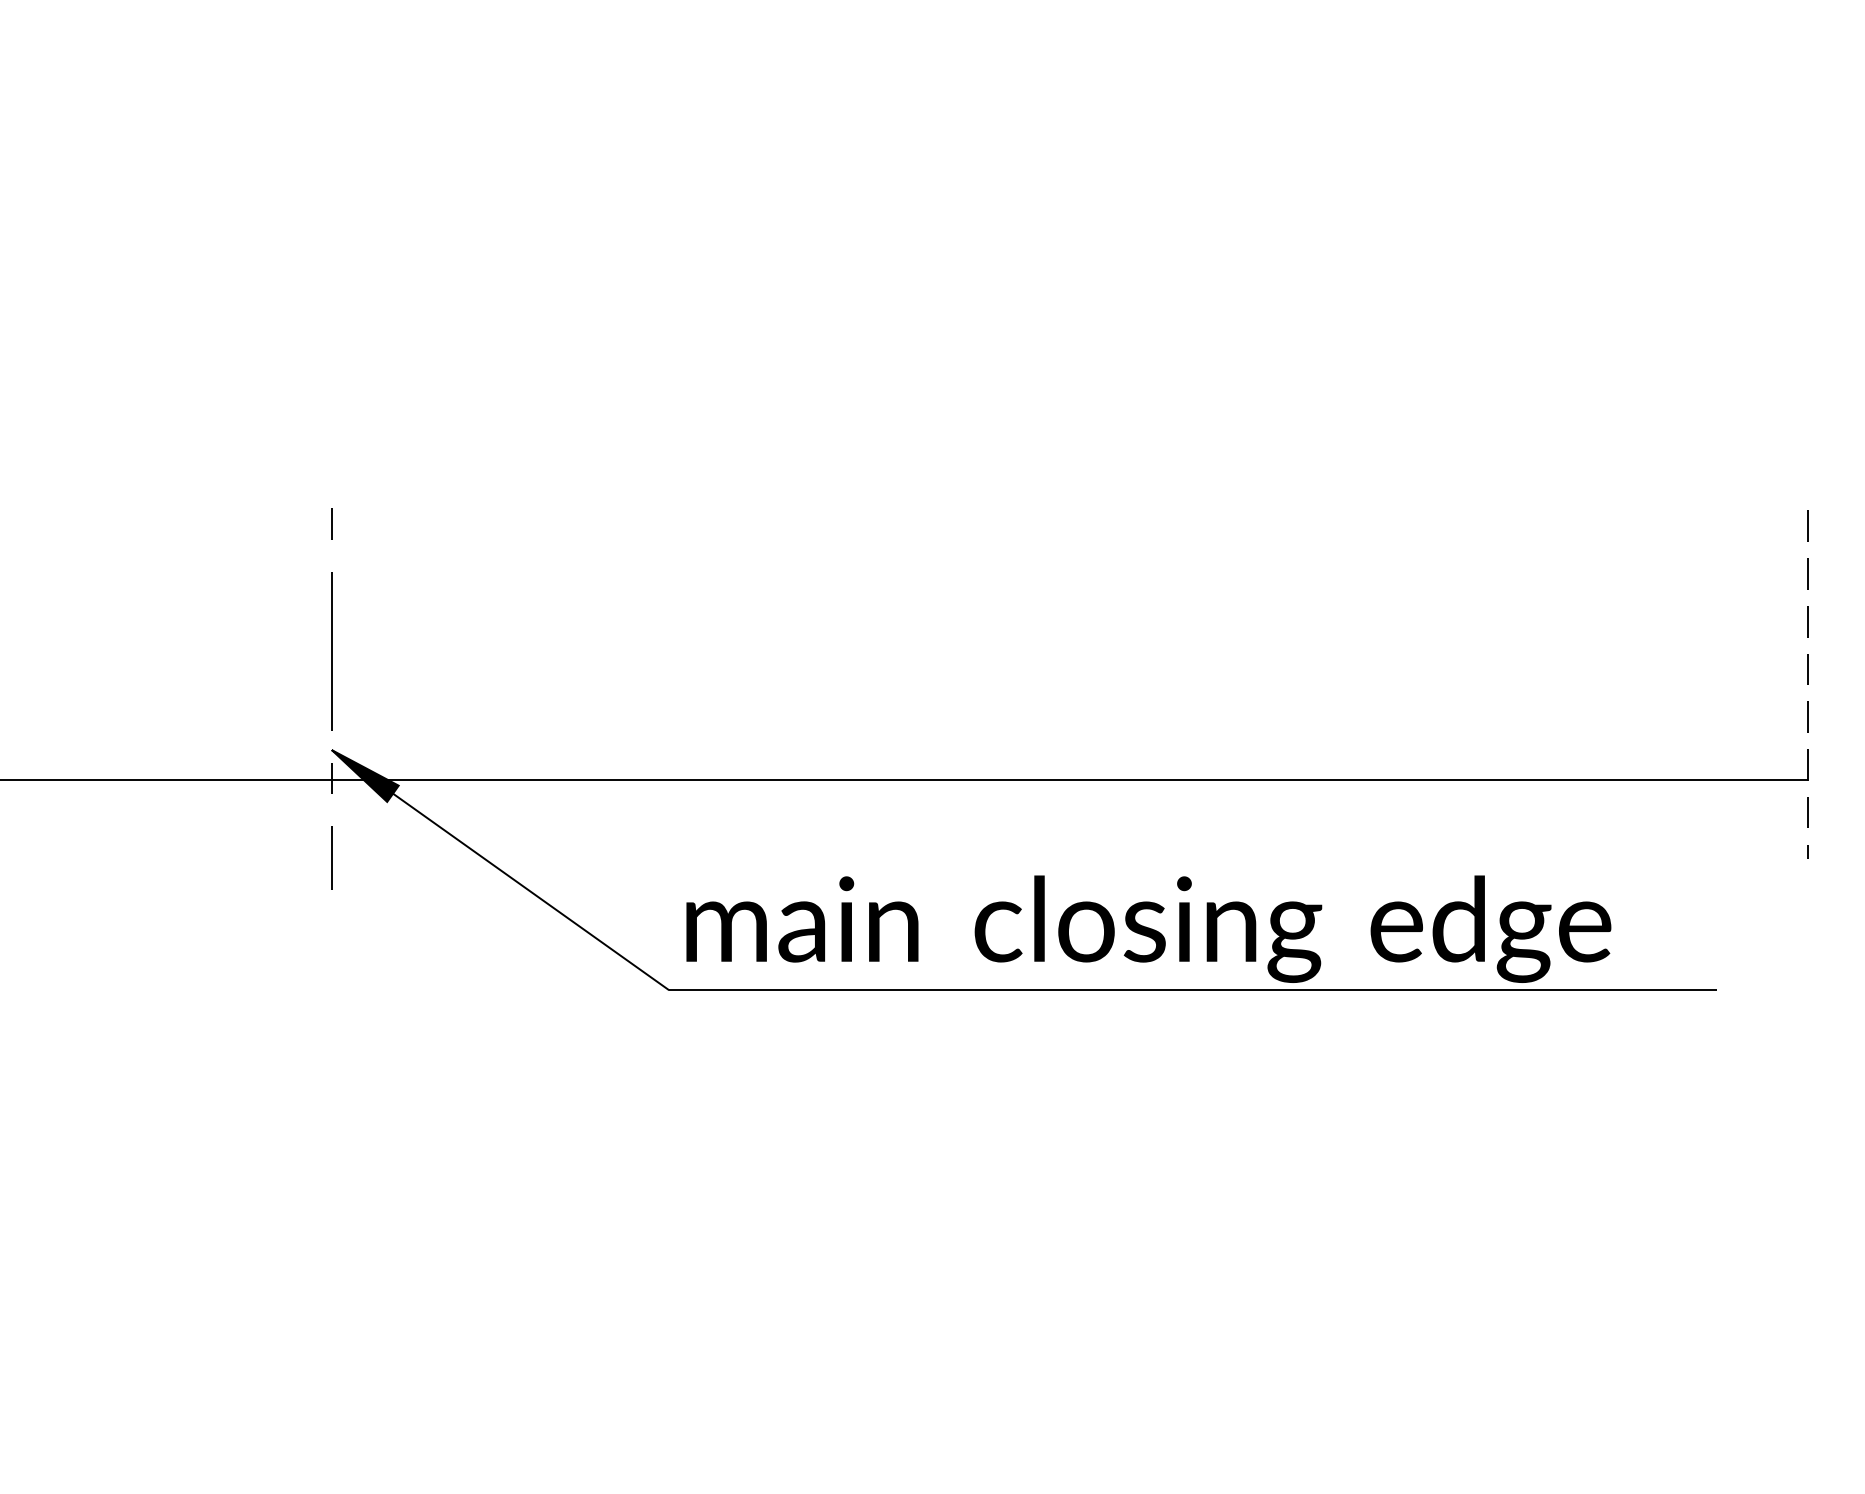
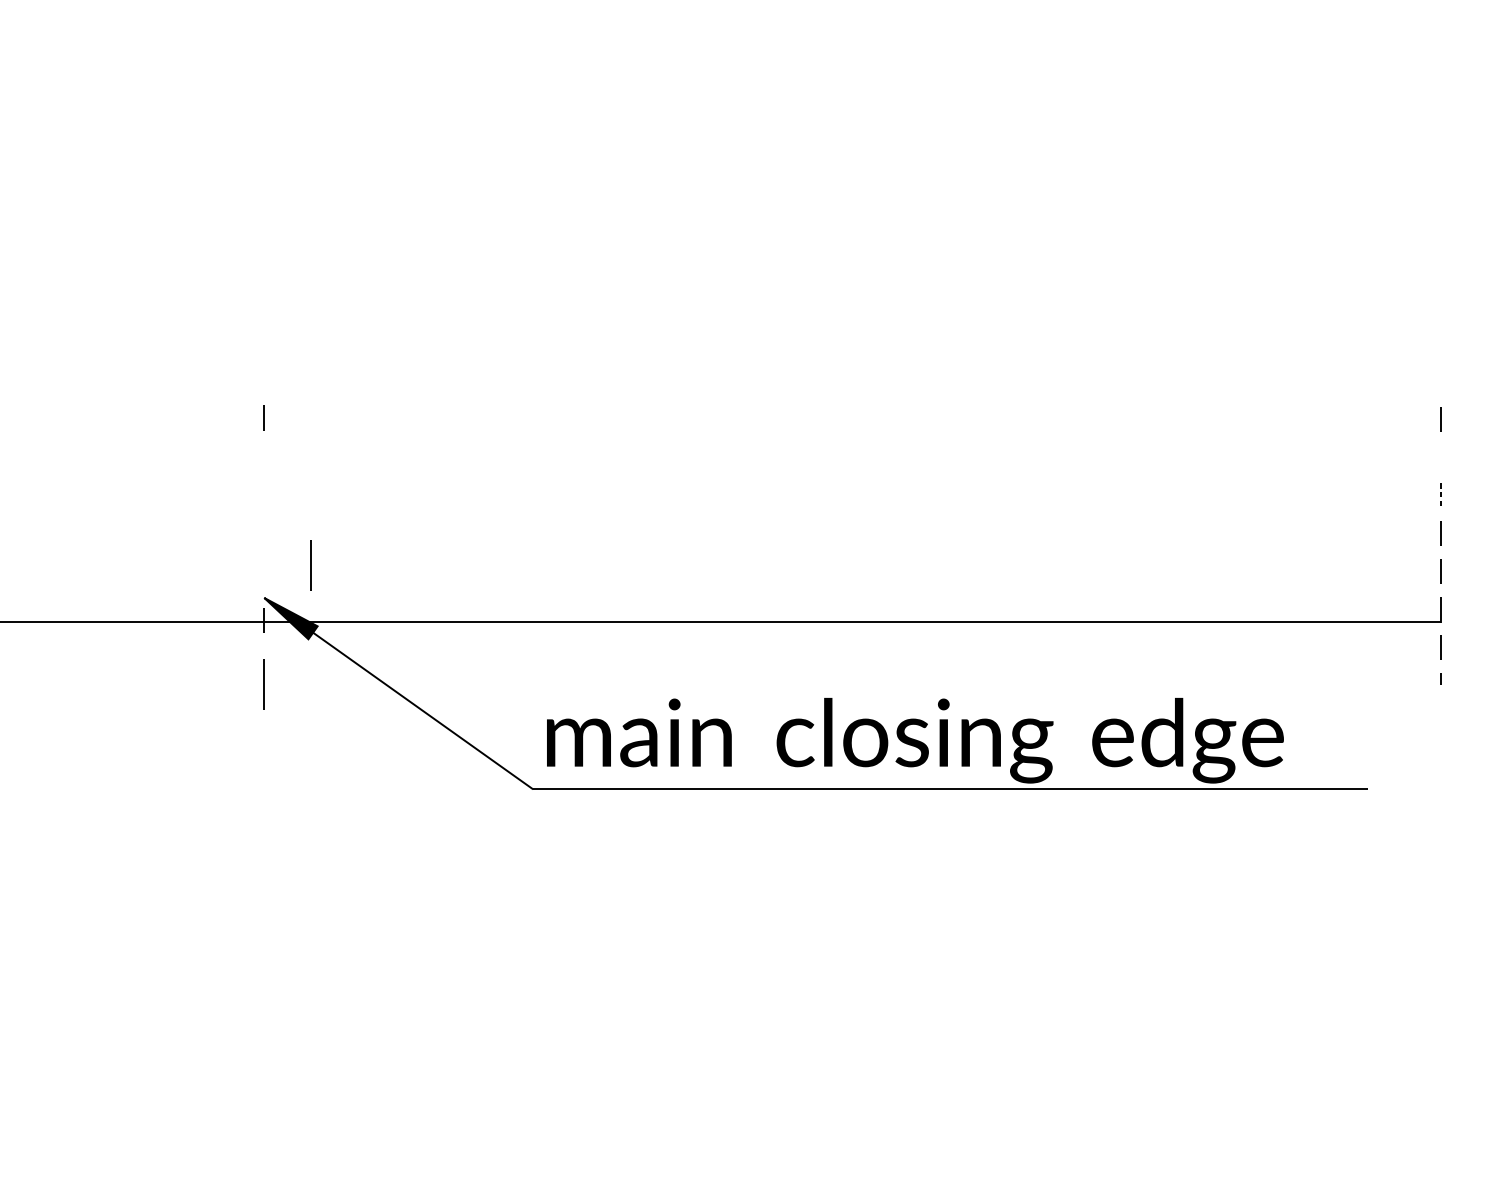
line: (1807, 573) -> (1440, 457), removed
line: (1808, 621) -> (1441, 495), solid -> dashed
line: (331, 651) -> (264, 519), removed
line: (389, 708) -> (310, 564), added

